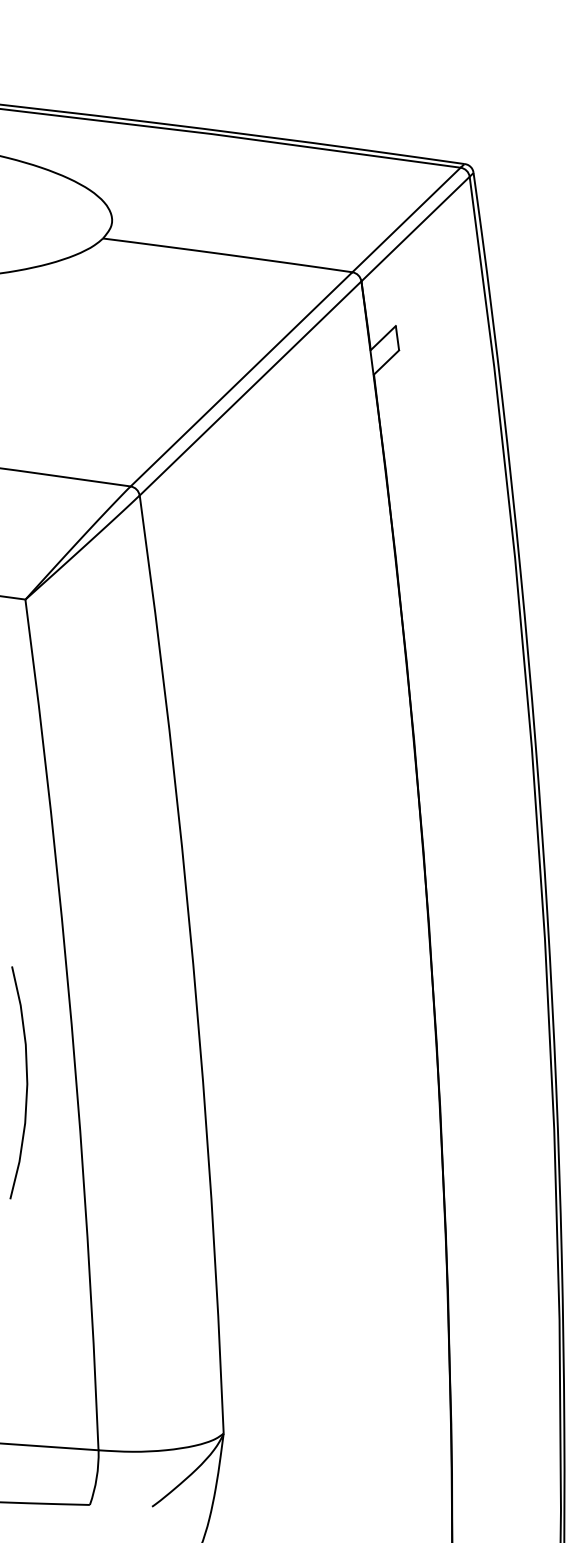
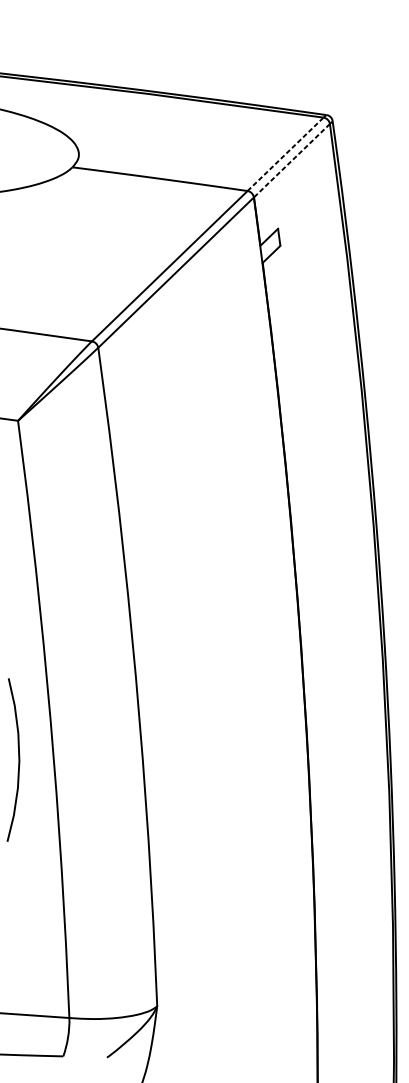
line: (406, 219) -> (285, 153), solid -> dashed
line: (415, 229) -> (291, 161), solid -> dashed

